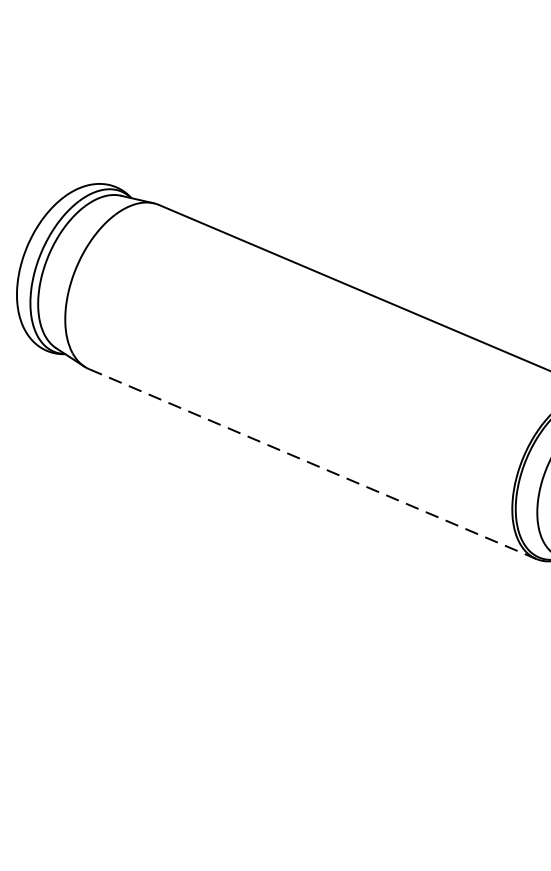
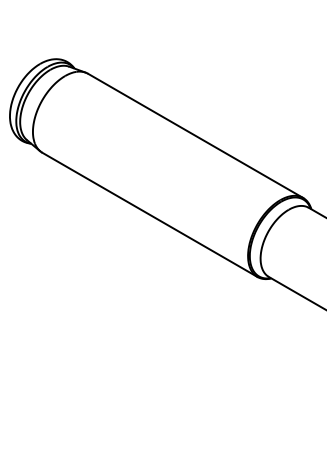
line: (313, 465) -> (150, 215), dashed -> solid

